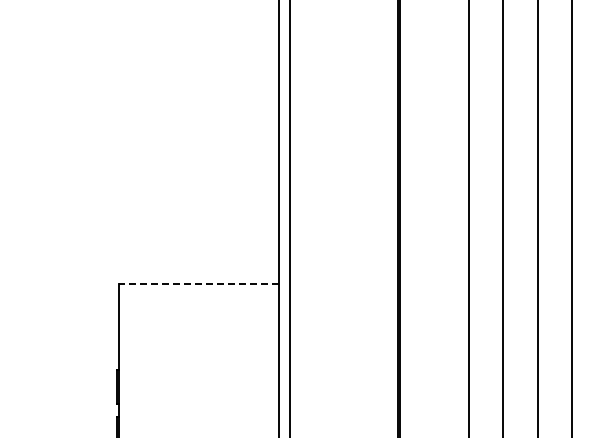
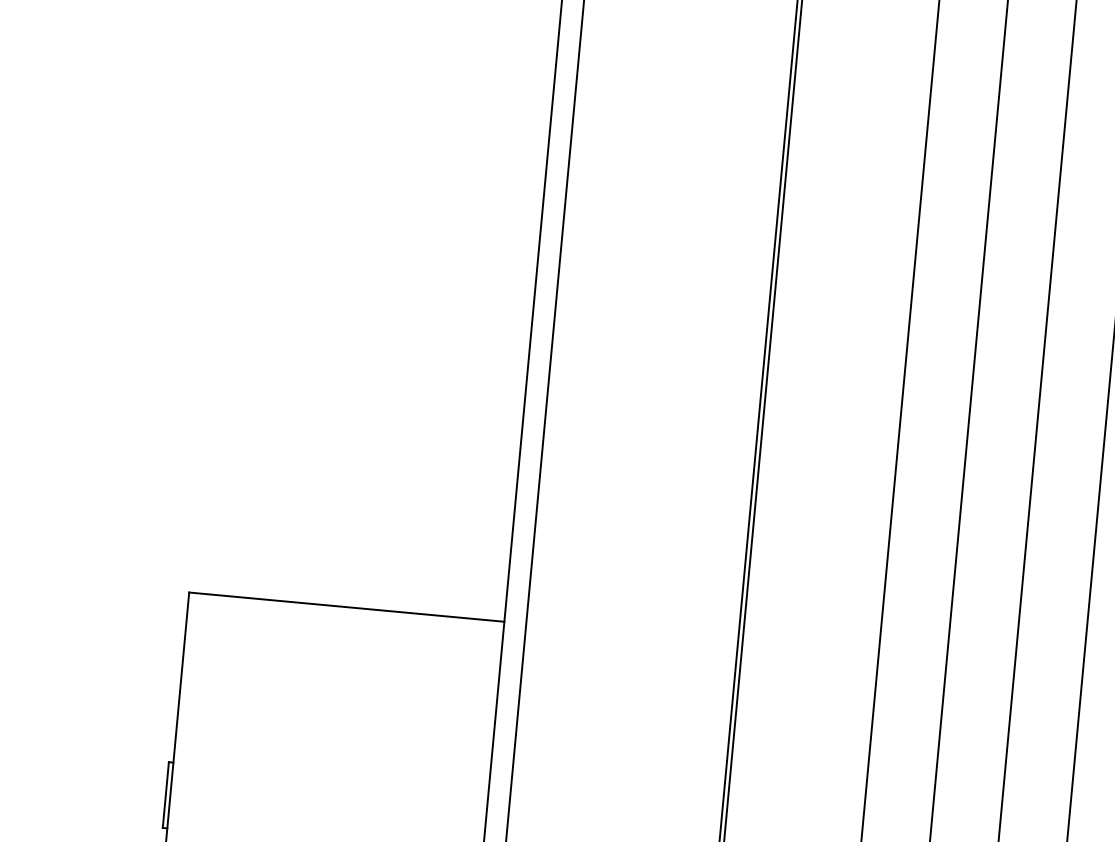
line: (199, 284) -> (347, 608), dashed -> solid

